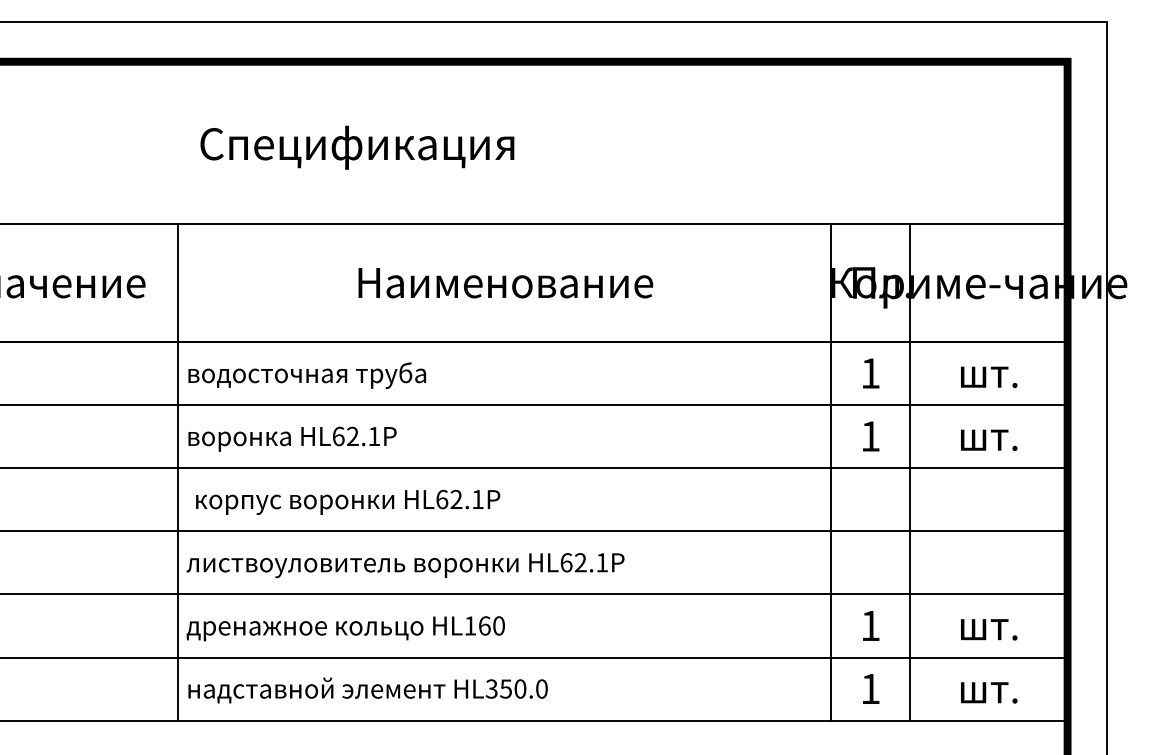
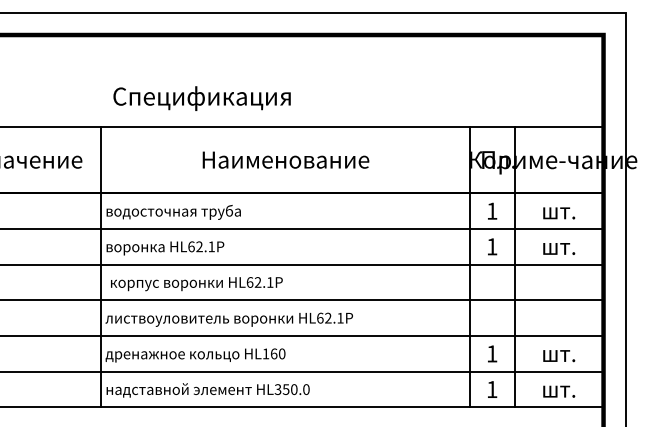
text: (356, 147) -> (201, 98), moved

